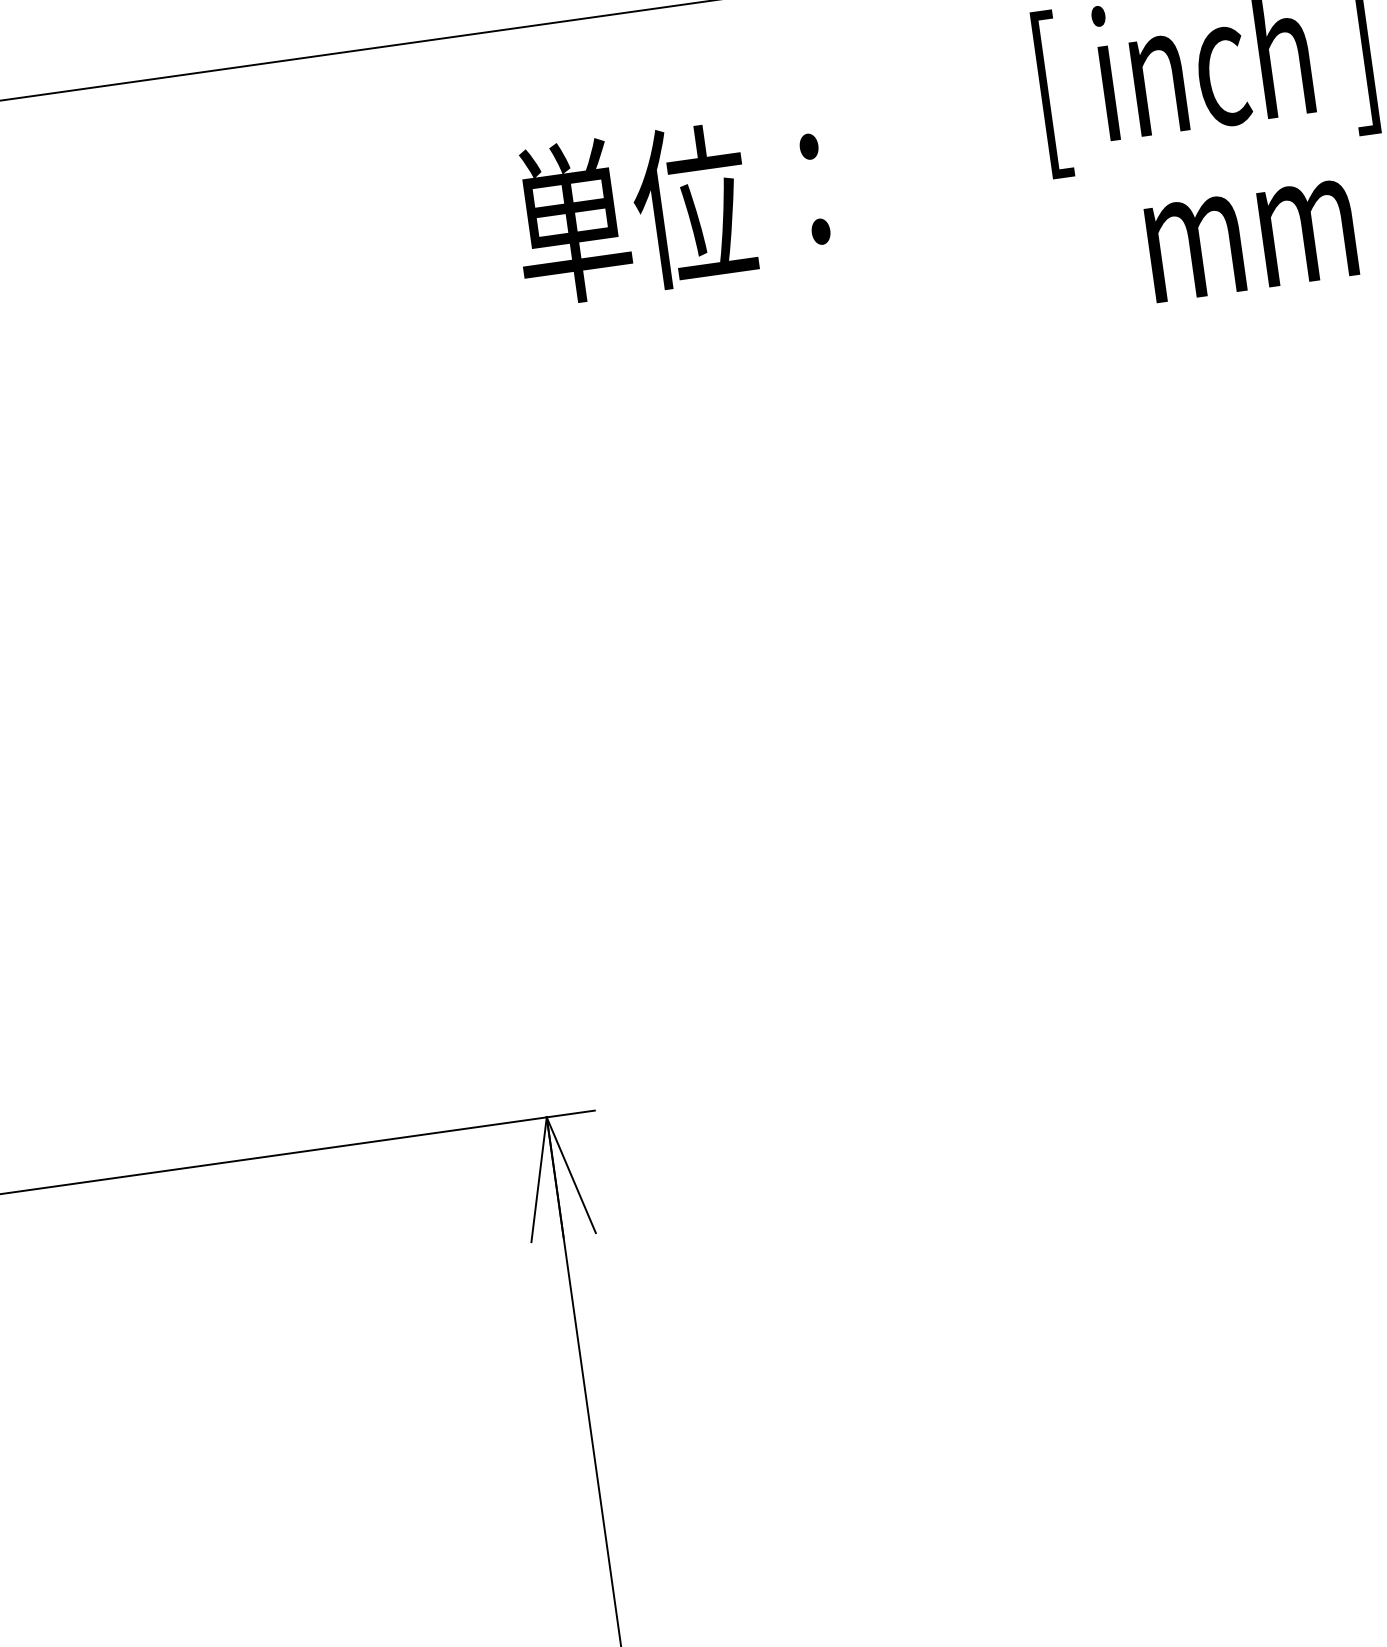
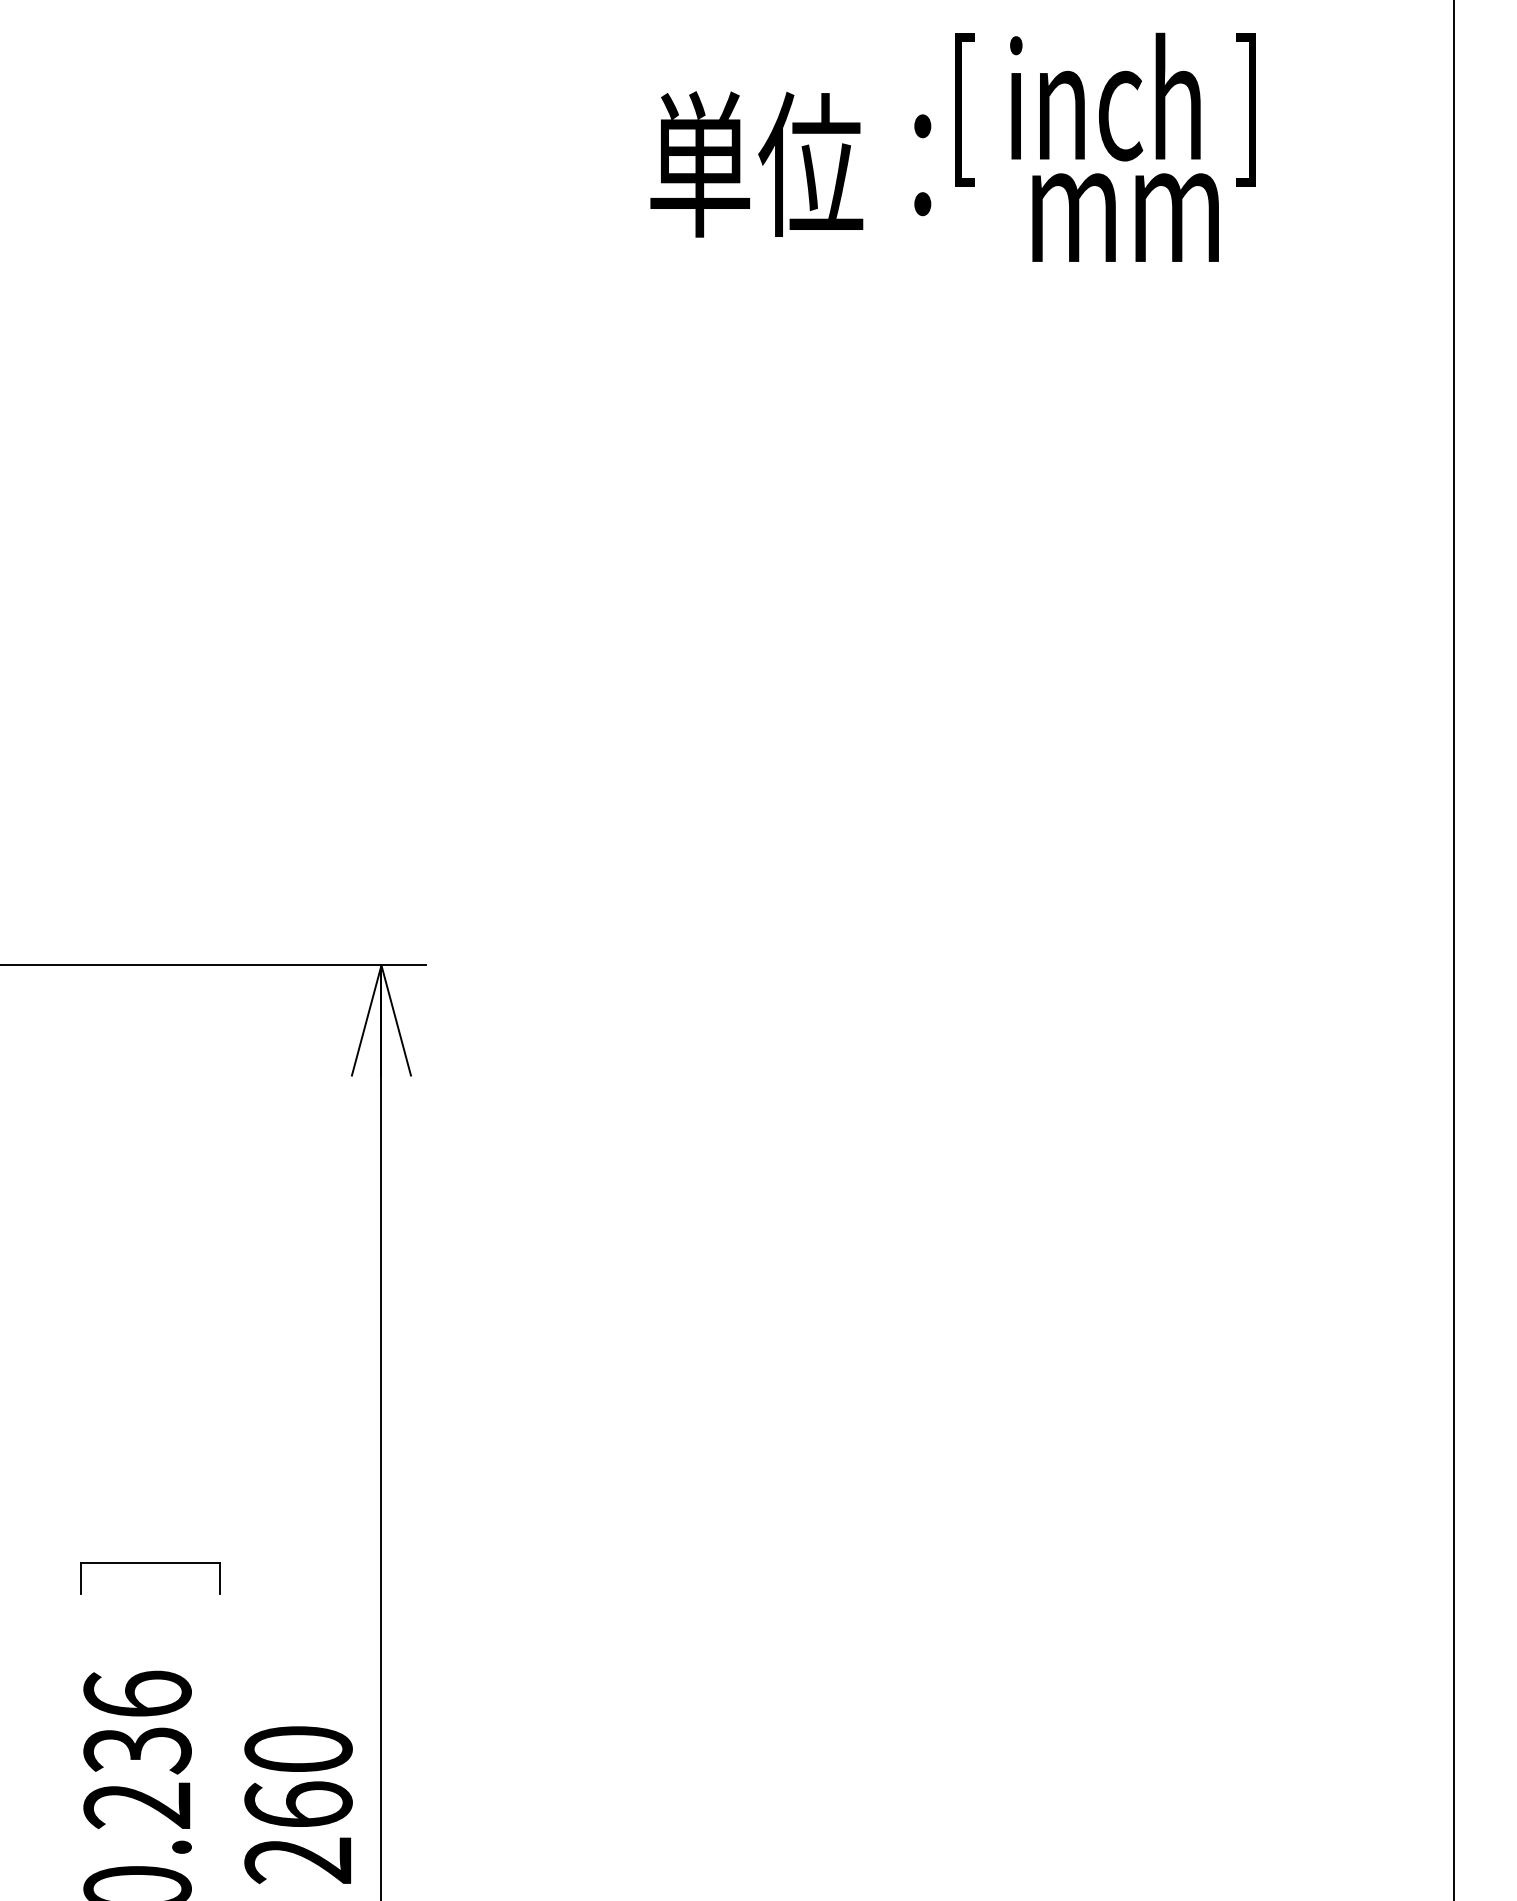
text: (670, 208) -> (790, 164), moved
text: (1251, 240) -> (1125, 217), moved

